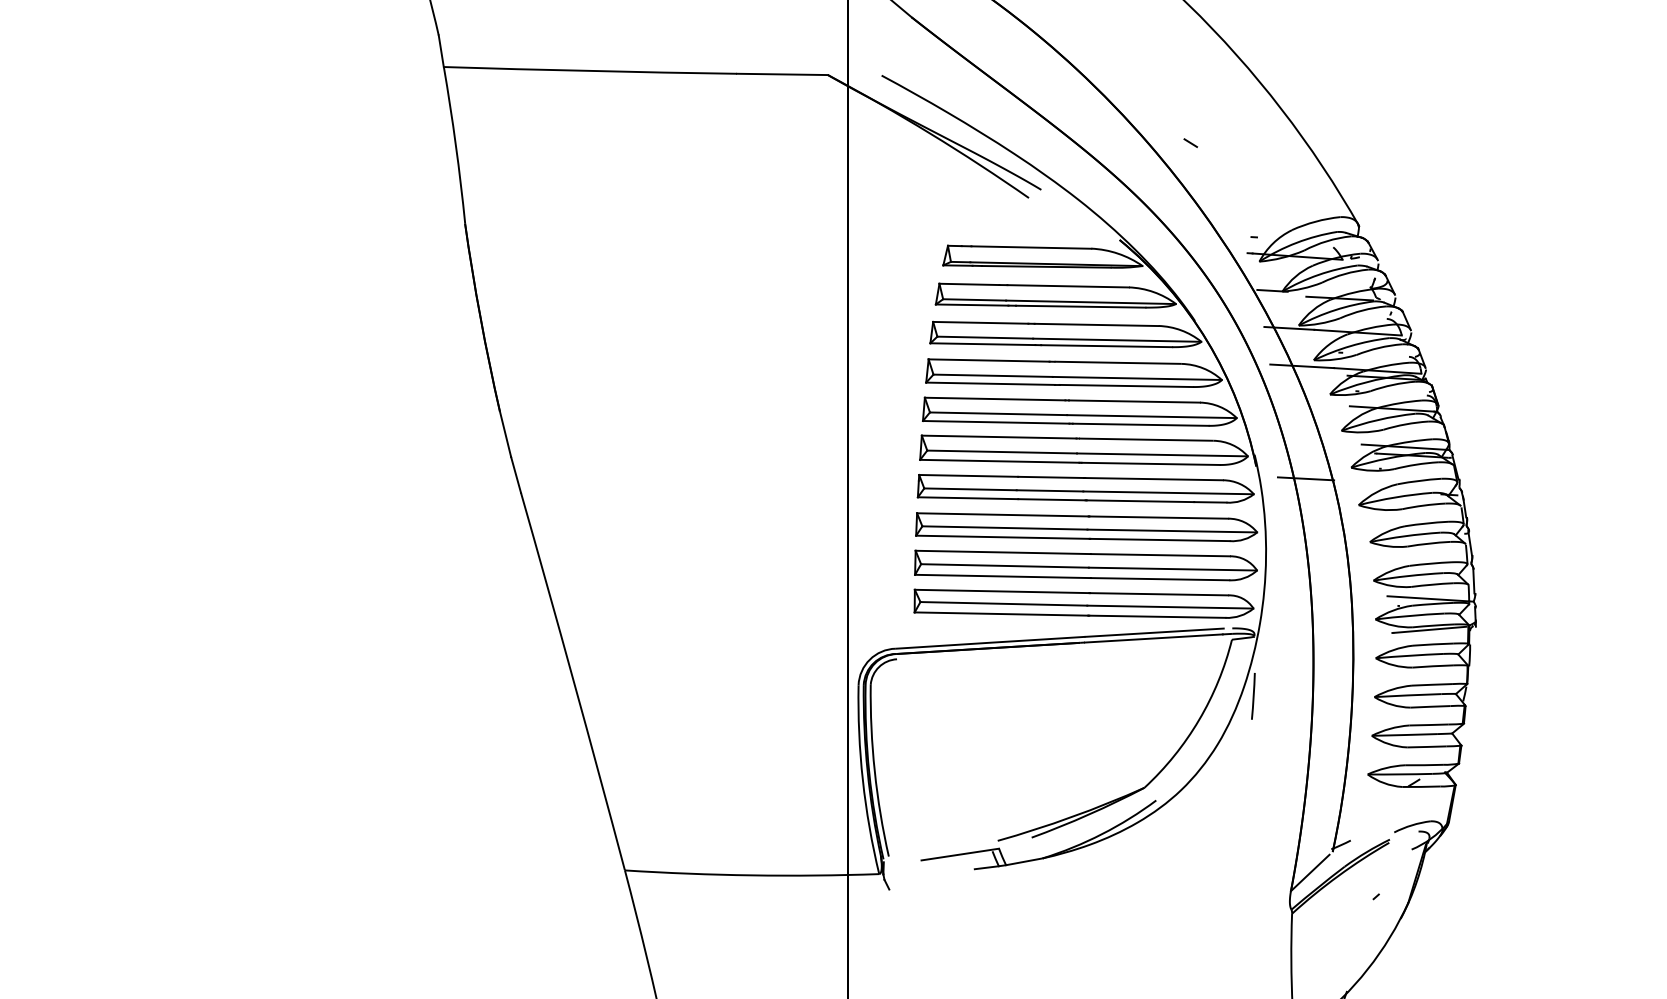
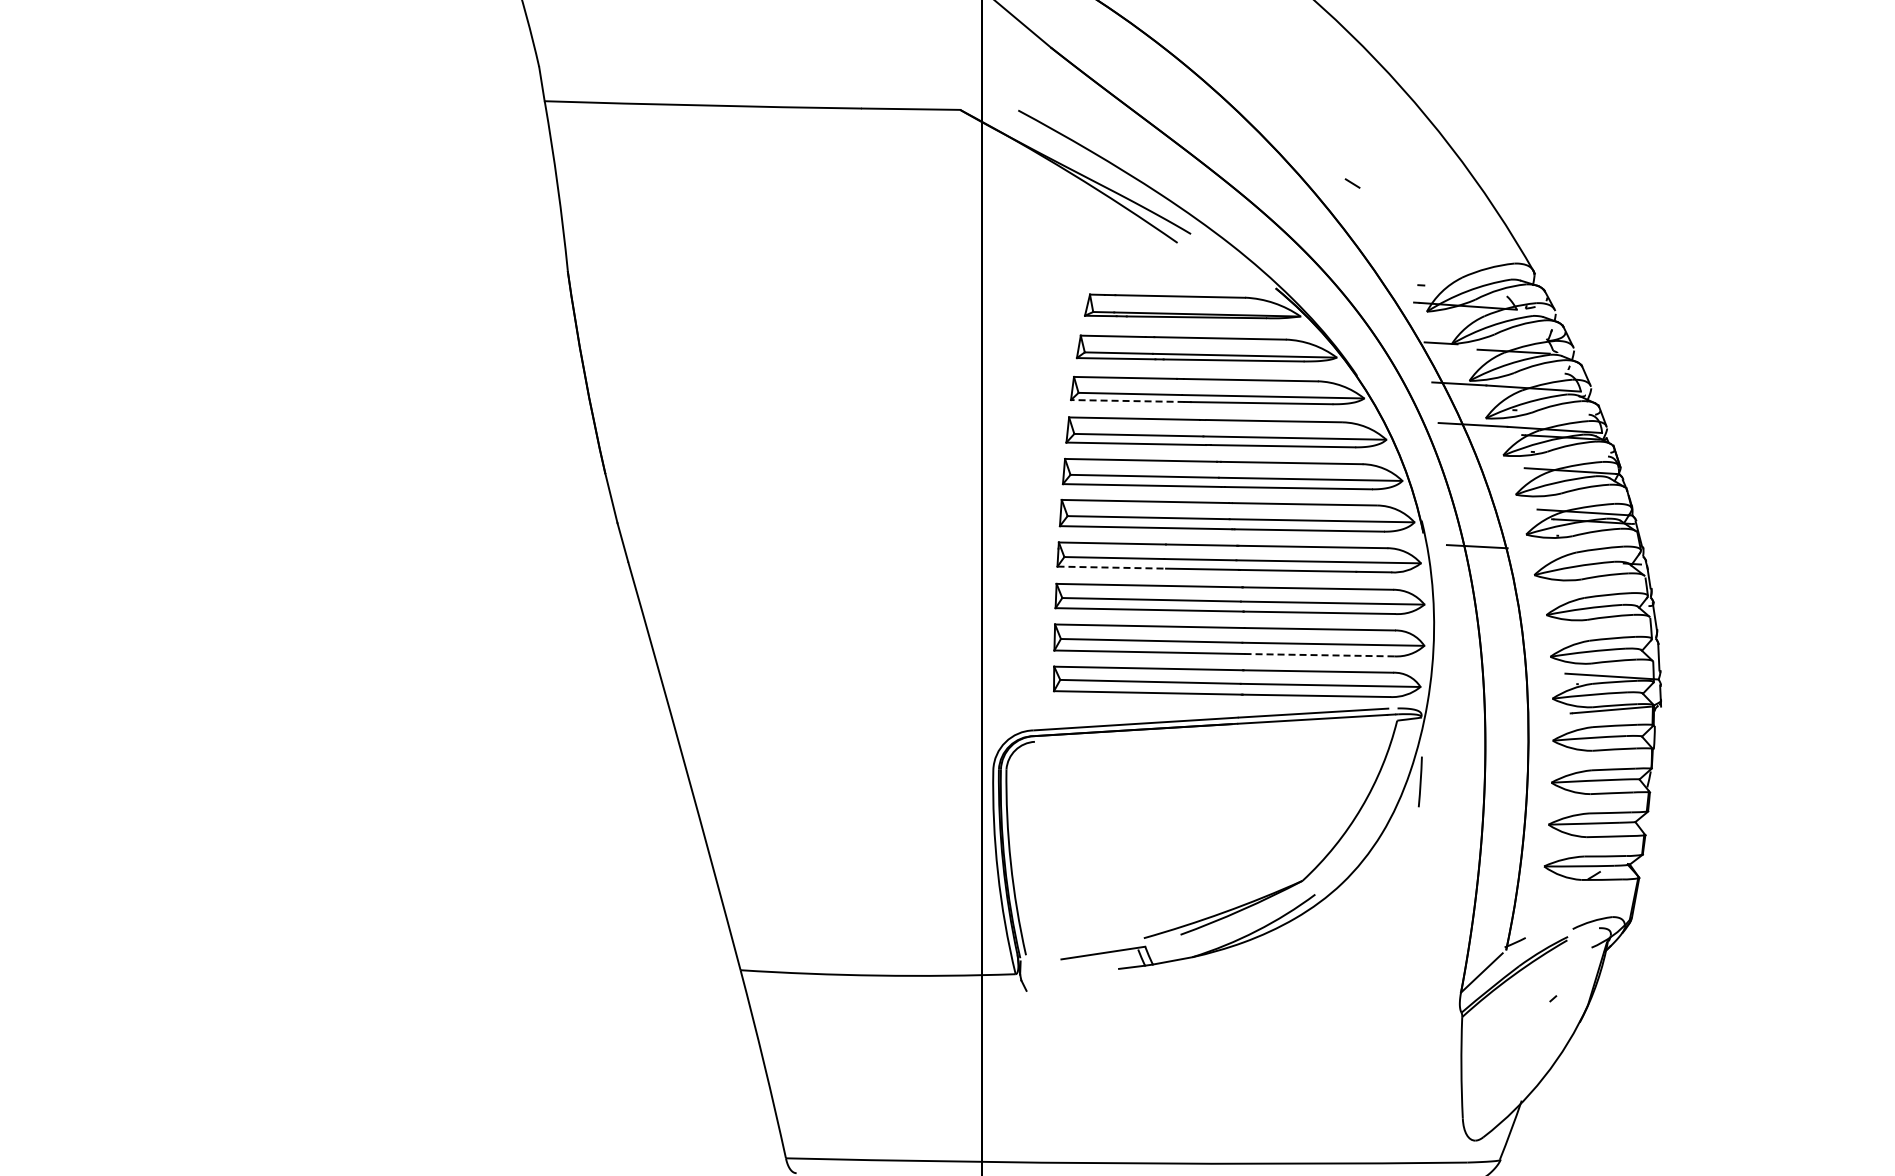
line: (982, 344) -> (1127, 401), solid -> dashed
line: (968, 498) -> (1112, 567), solid -> dashed
line: (1160, 579) -> (1319, 655), solid -> dashed

